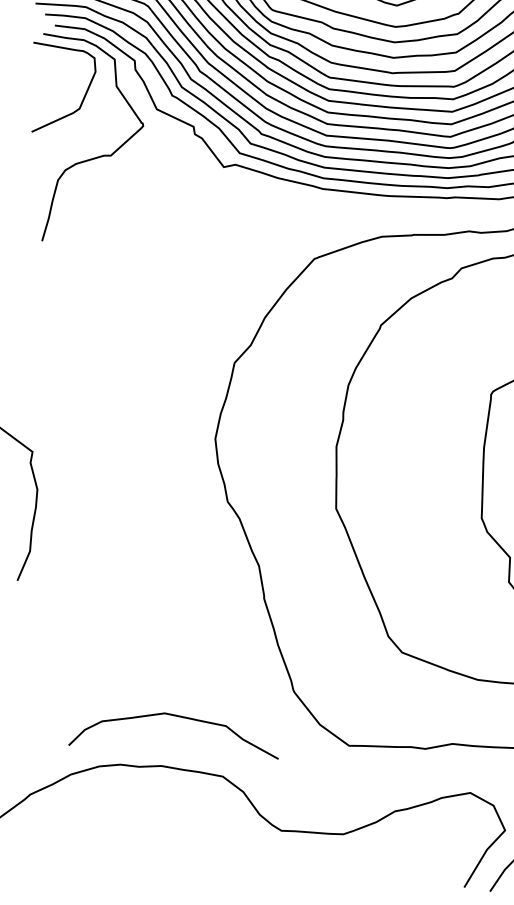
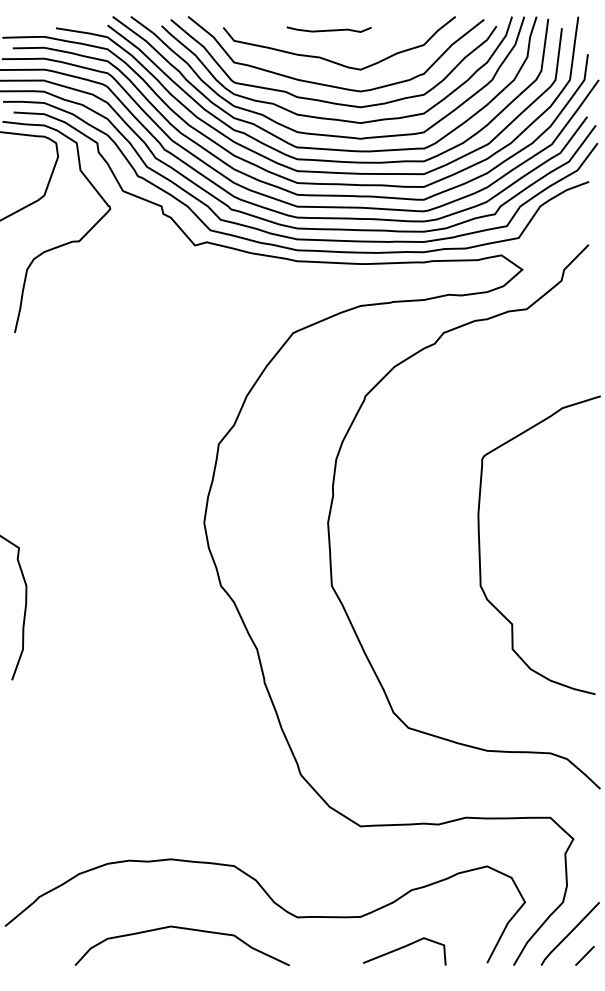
curve: (176, 717) -> (183, 929), moved
line: (383, 867) -> (403, 948), added

